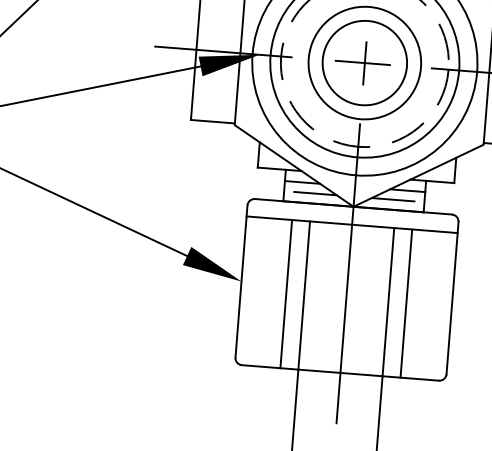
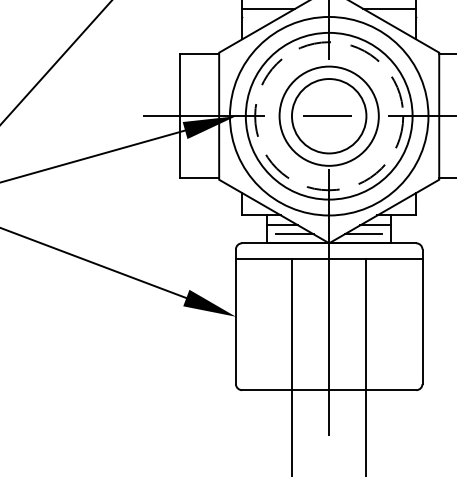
line: (365, 63) -> (329, 116), removed
line: (286, 293) -> (276, 324), removed
line: (406, 303) -> (382, 324), removed

